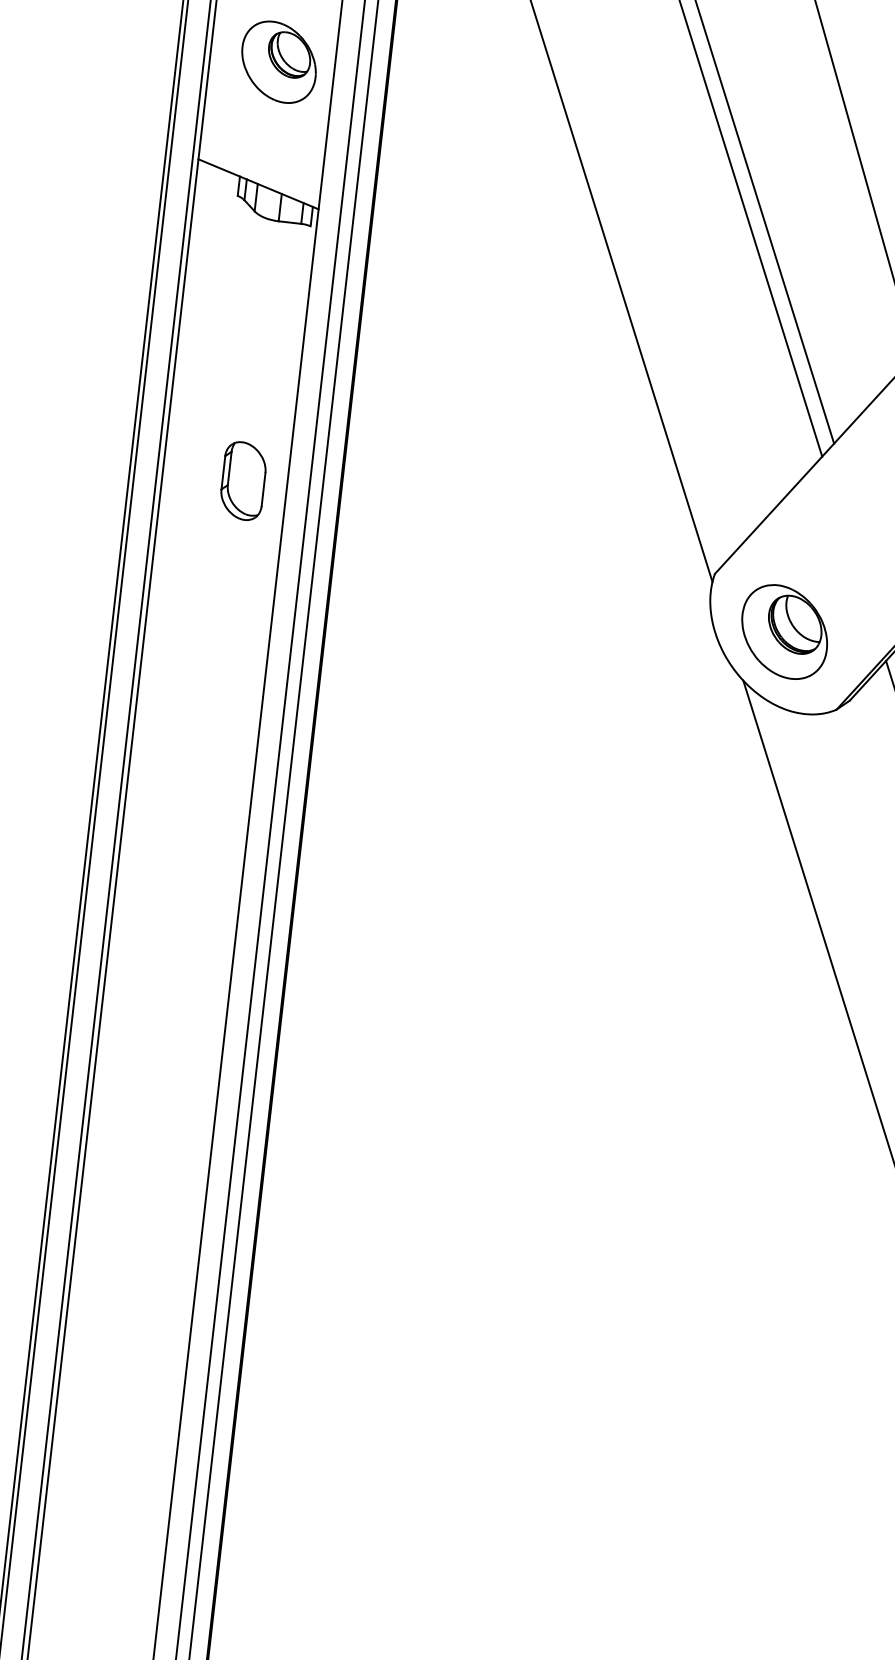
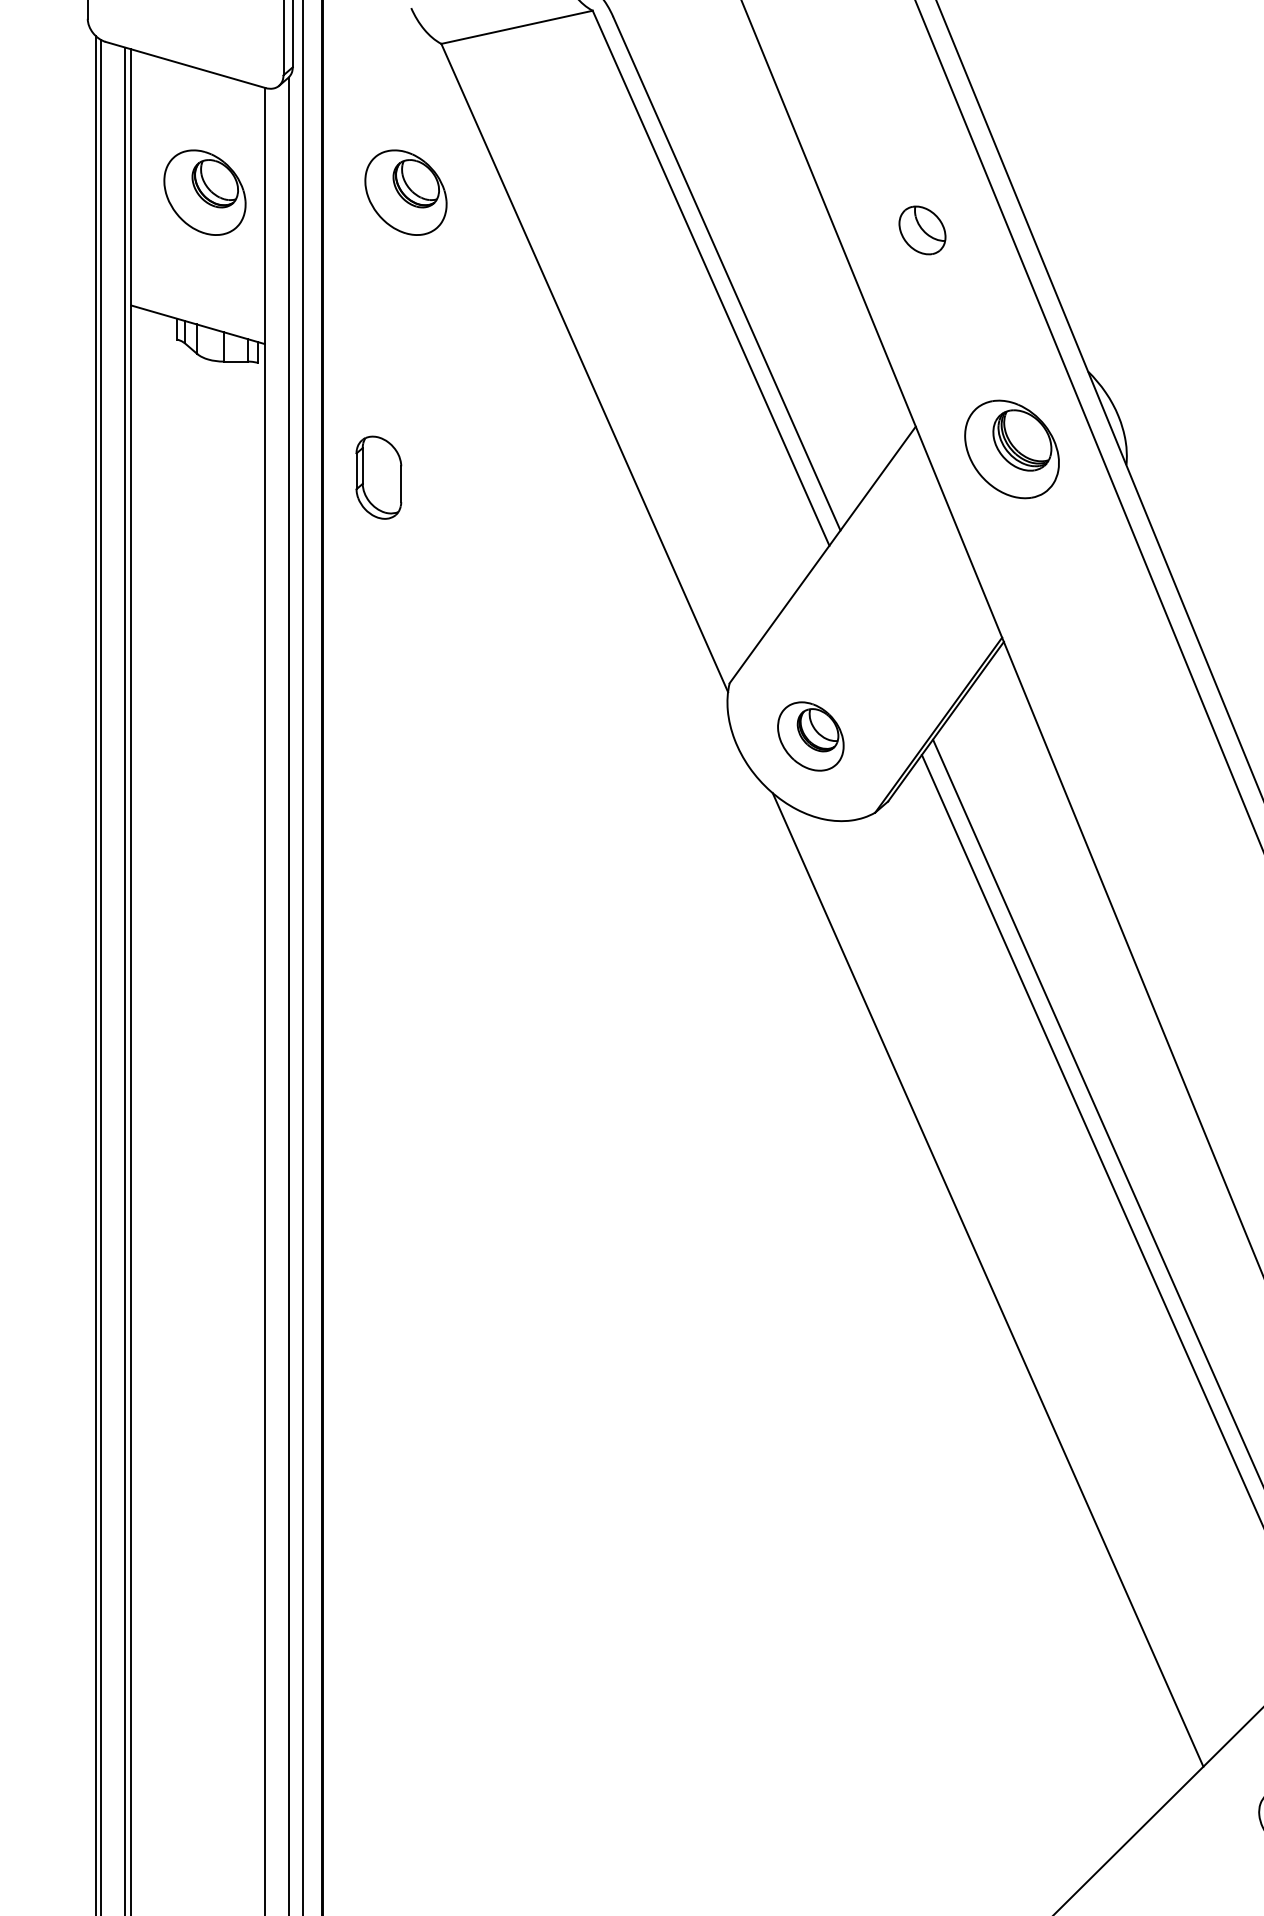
part: (465, 83) -> (405, 192), added
part: (243, 480) -> (378, 477), moved
part: (784, 632) -> (810, 736), size x0.7

